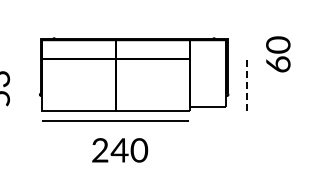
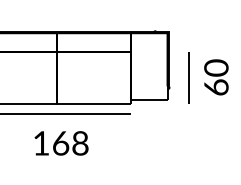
text: (278, 54) -> (216, 77), moved
line: (247, 84) -> (188, 77), dashed -> solid
text: (120, 150) -> (61, 143), 240 -> 168

